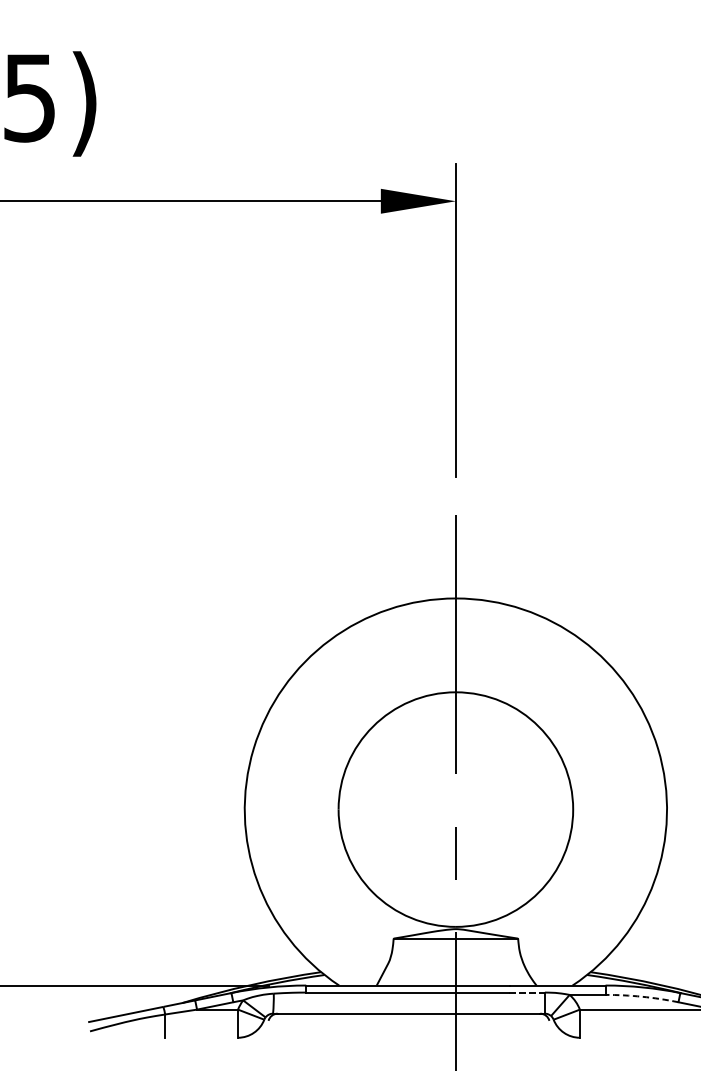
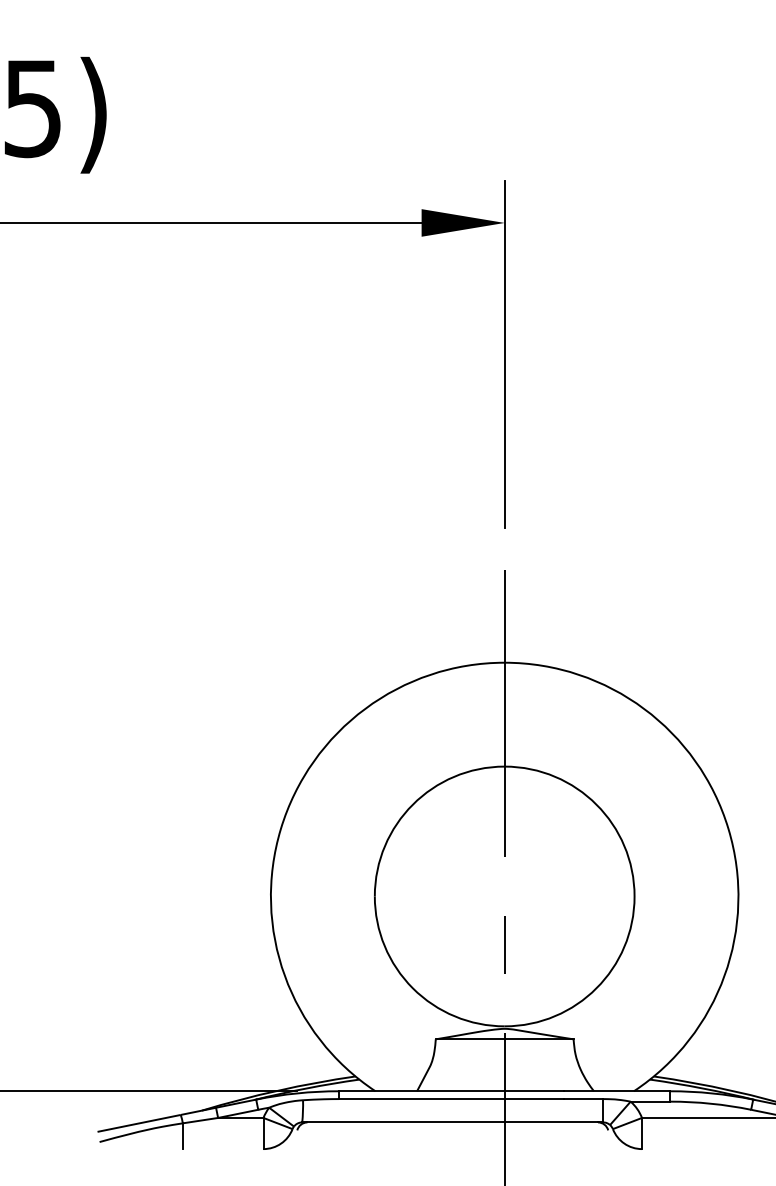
line: (527, 992) -> (583, 1099), dashed -> solid
arc: (641, 996) -> (710, 1103), dashed -> solid

